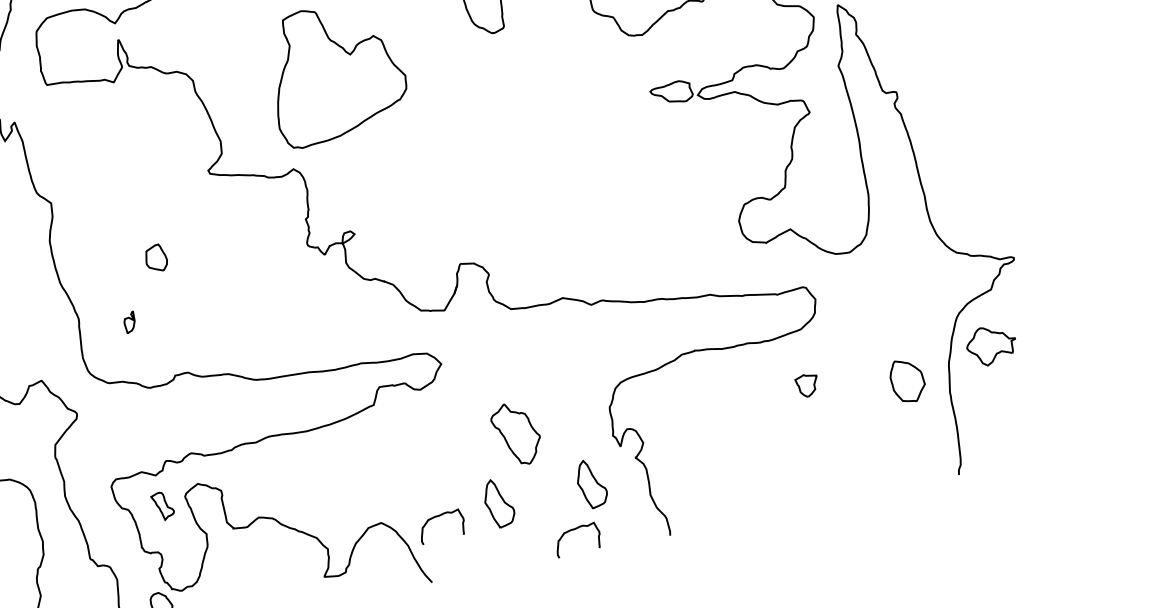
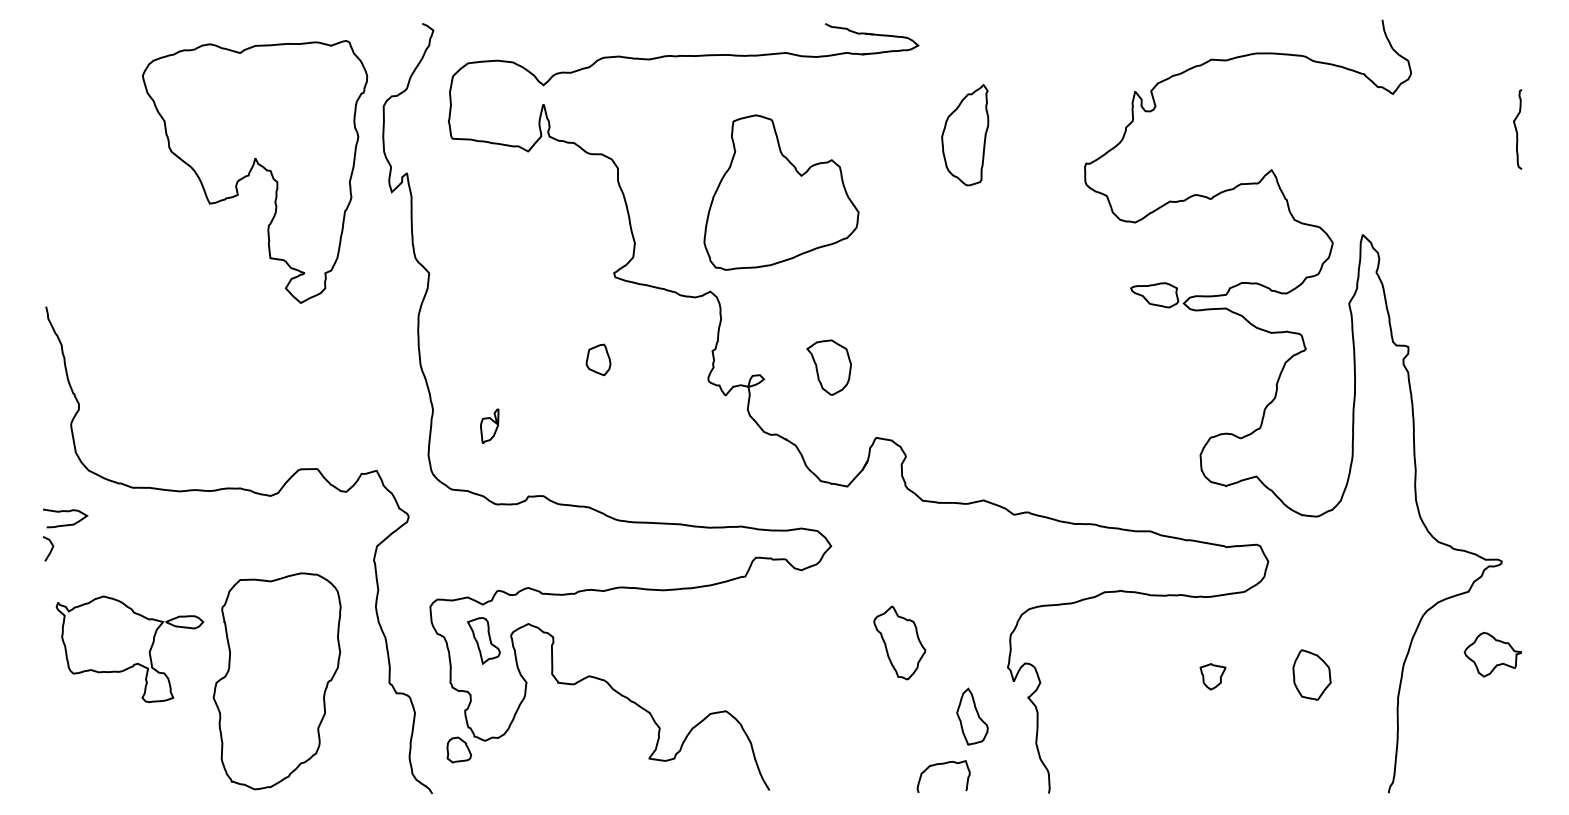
part: (407, 212) -> (828, 367), added
part: (156, 258) -> (598, 359), moved
part: (129, 322) -> (489, 425), size x1.43
part: (991, 345) -> (1492, 654), moved
part: (907, 380) -> (1311, 674), moved
part: (807, 385) -> (1212, 676), moved
part: (498, 503) -> (863, 716), removed
part: (162, 505) -> (483, 640), size x1.43
curve: (439, 516) -> (793, 717), removed

